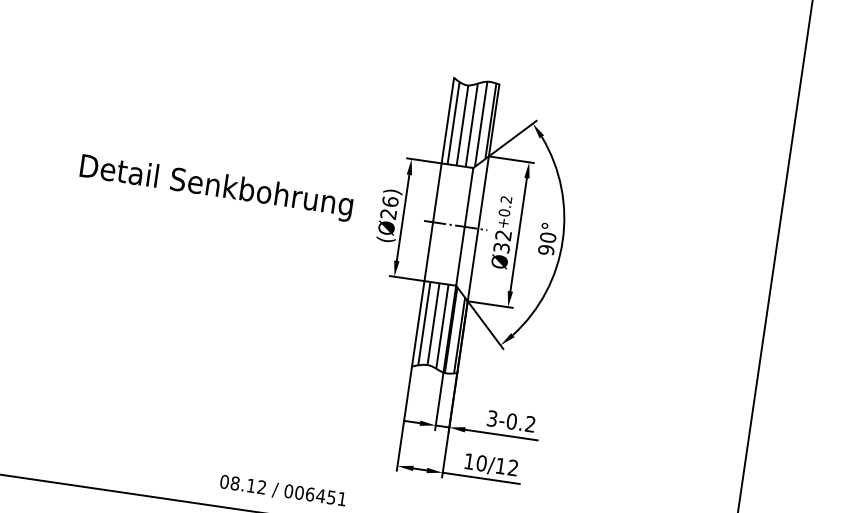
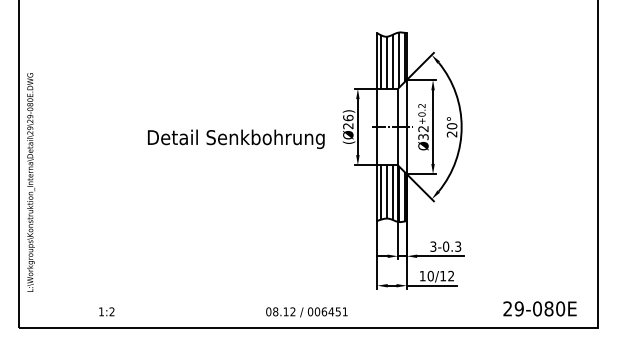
text: (217, 186) -> (236, 138), moved
text: (546, 250) -> (452, 134), 90° -> 20°
text: (531, 424) -> (458, 246), 3-0.2 -> 3-0.3

